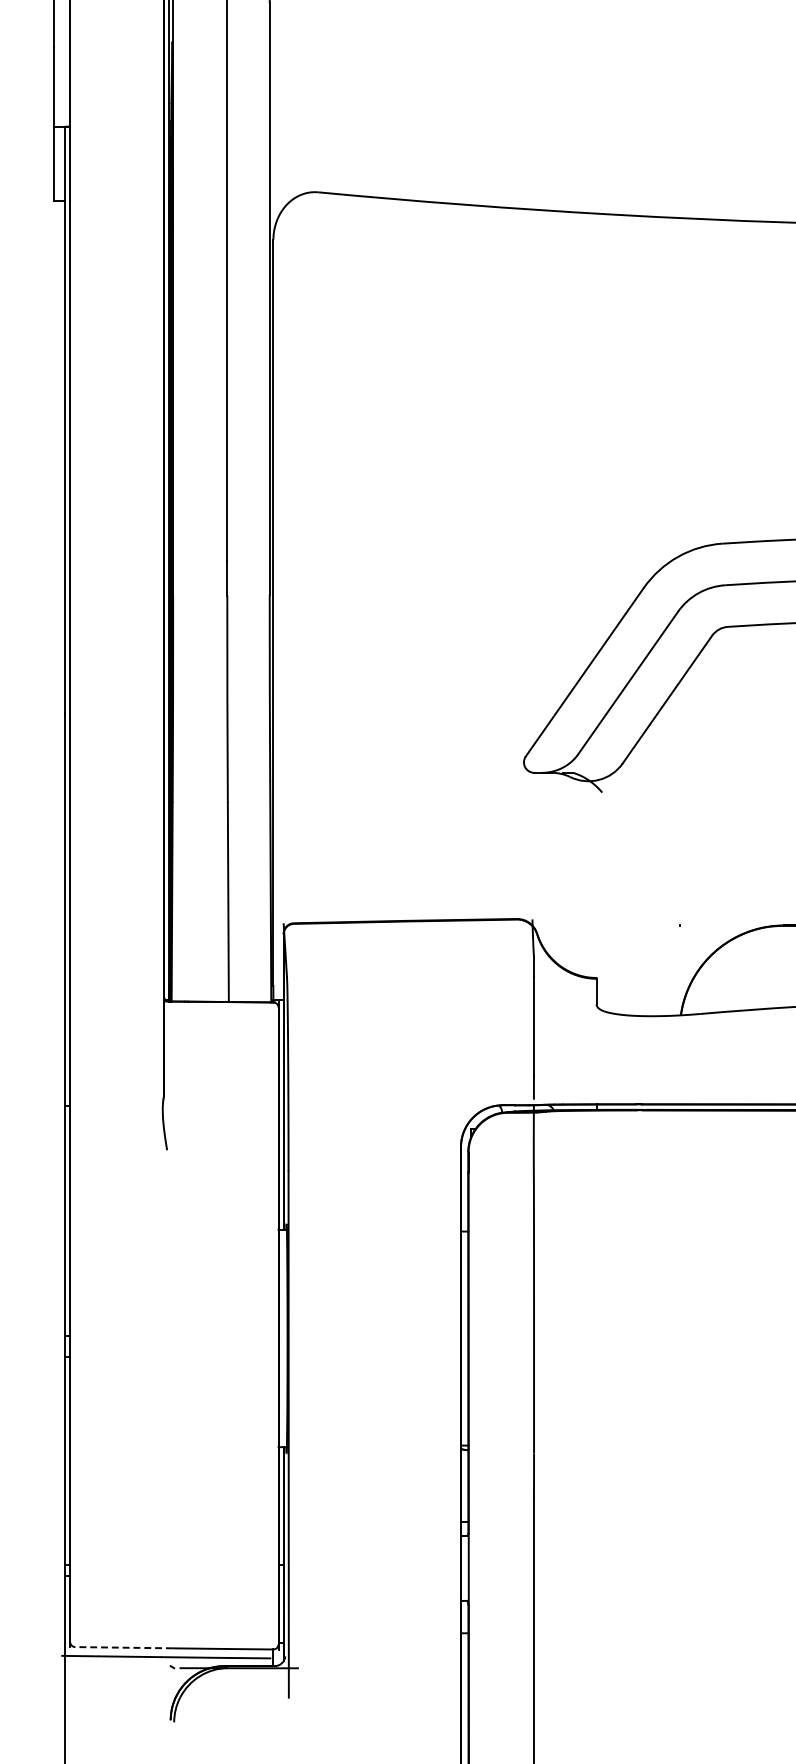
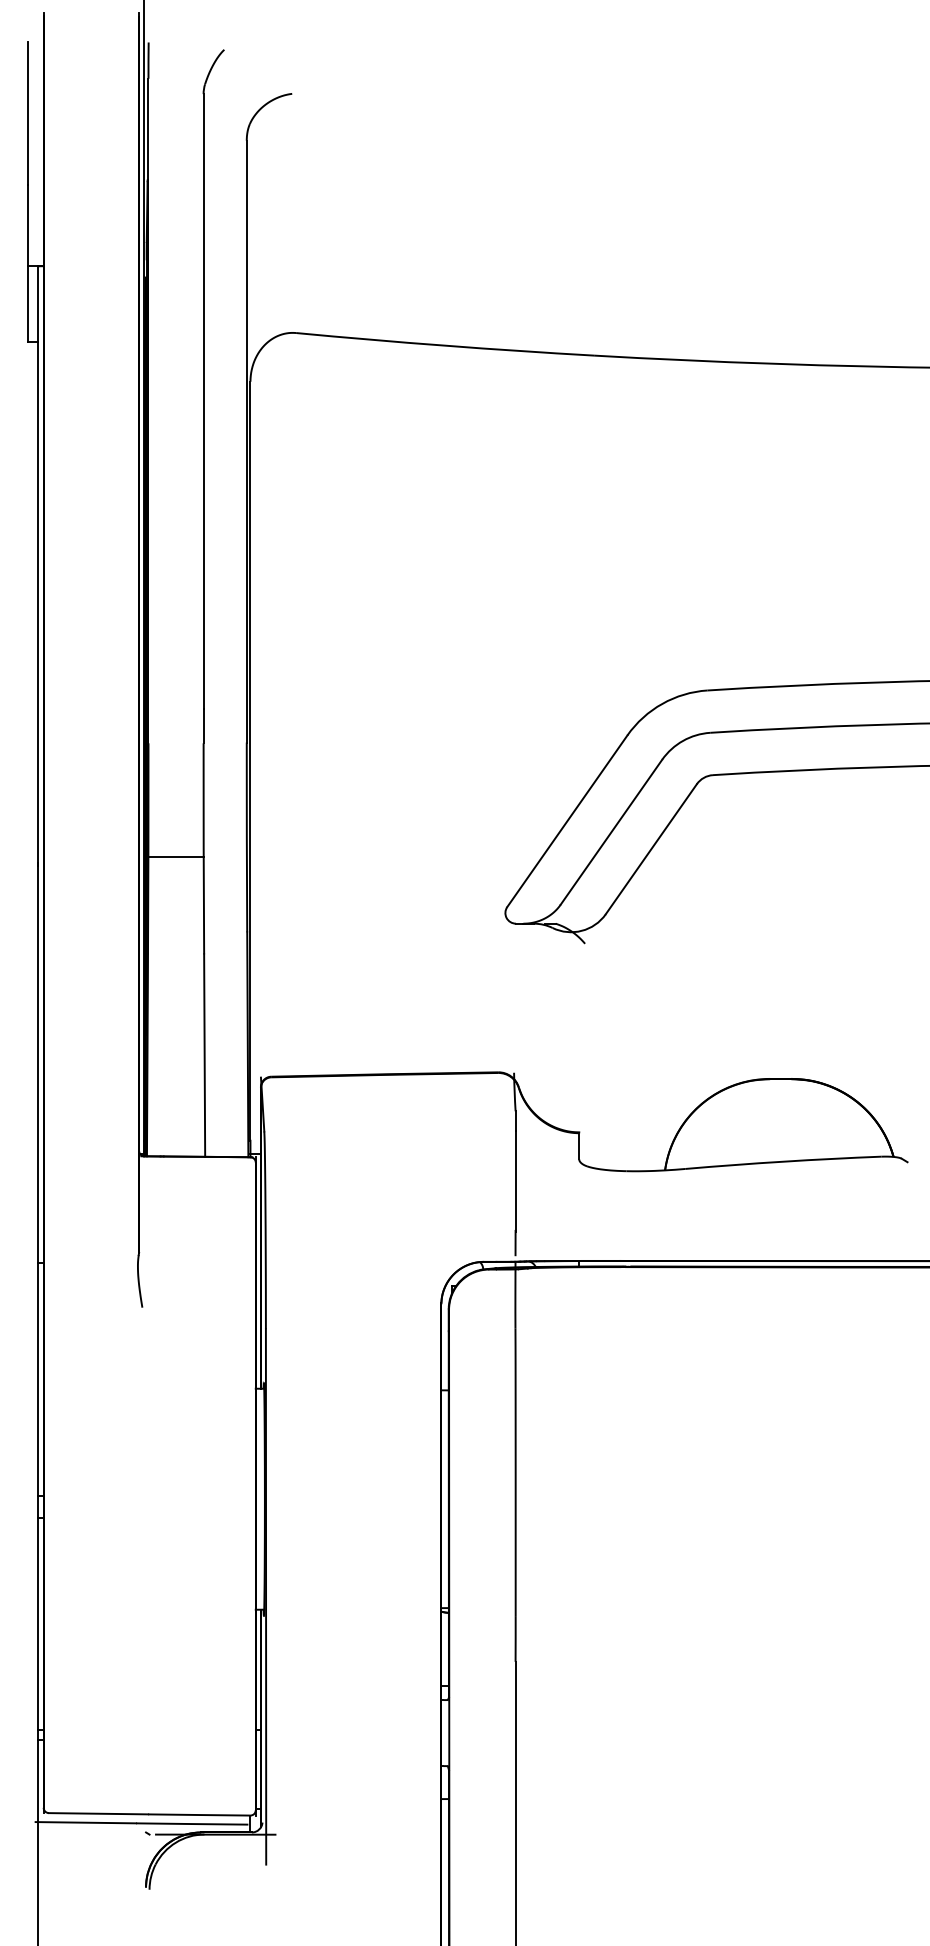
line: (200, 706) -> (176, 856), added
line: (124, 1647) -> (98, 1813), dashed -> solid

